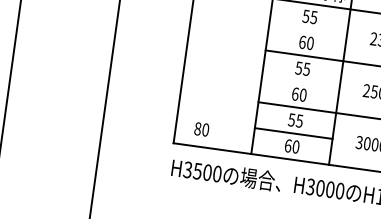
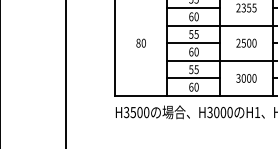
line: (307, 30) -> (193, 8), added
line: (300, 82) -> (193, 43), added
text: (200, 128) -> (140, 42), moved

